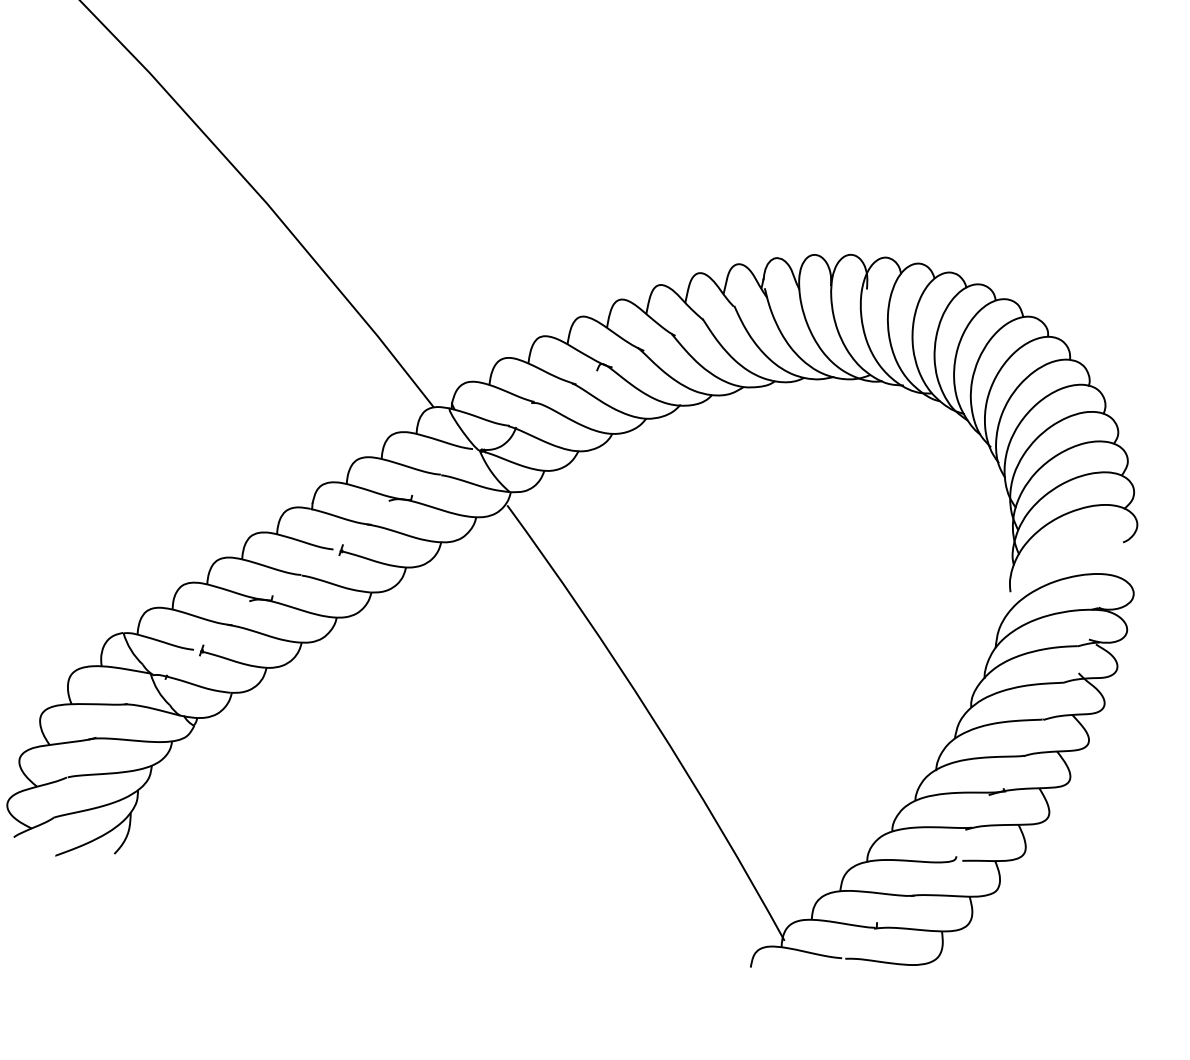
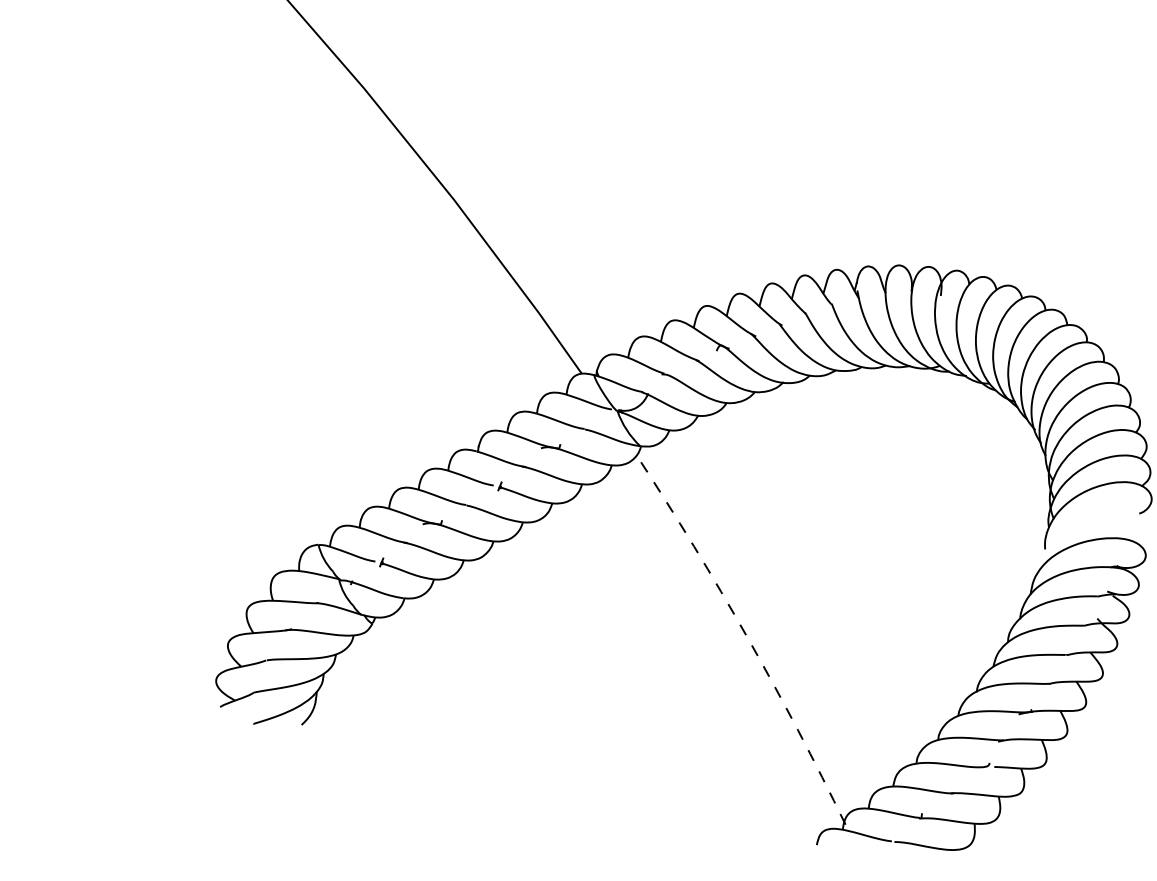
arc: (652, 718) -> (747, 637), solid -> dashed

